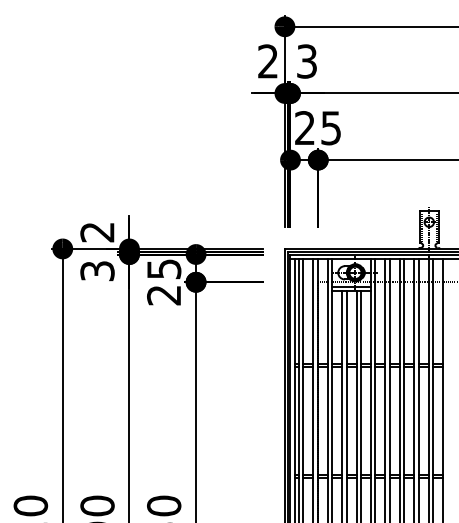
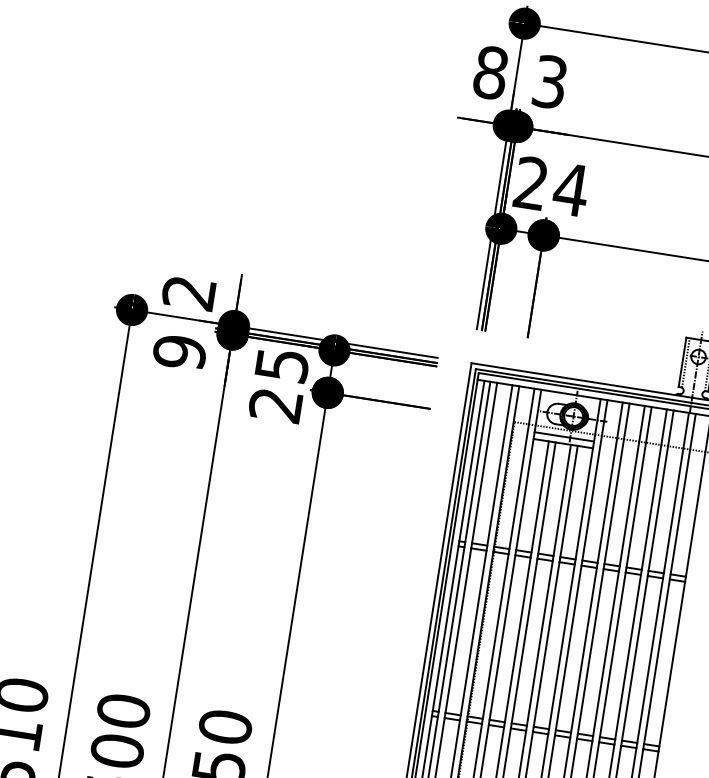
text: (268, 61) -> (491, 72), 2 -> 8
text: (331, 128) -> (571, 190), 25 -> 24
text: (97, 271) -> (179, 352), 3 -> 9

